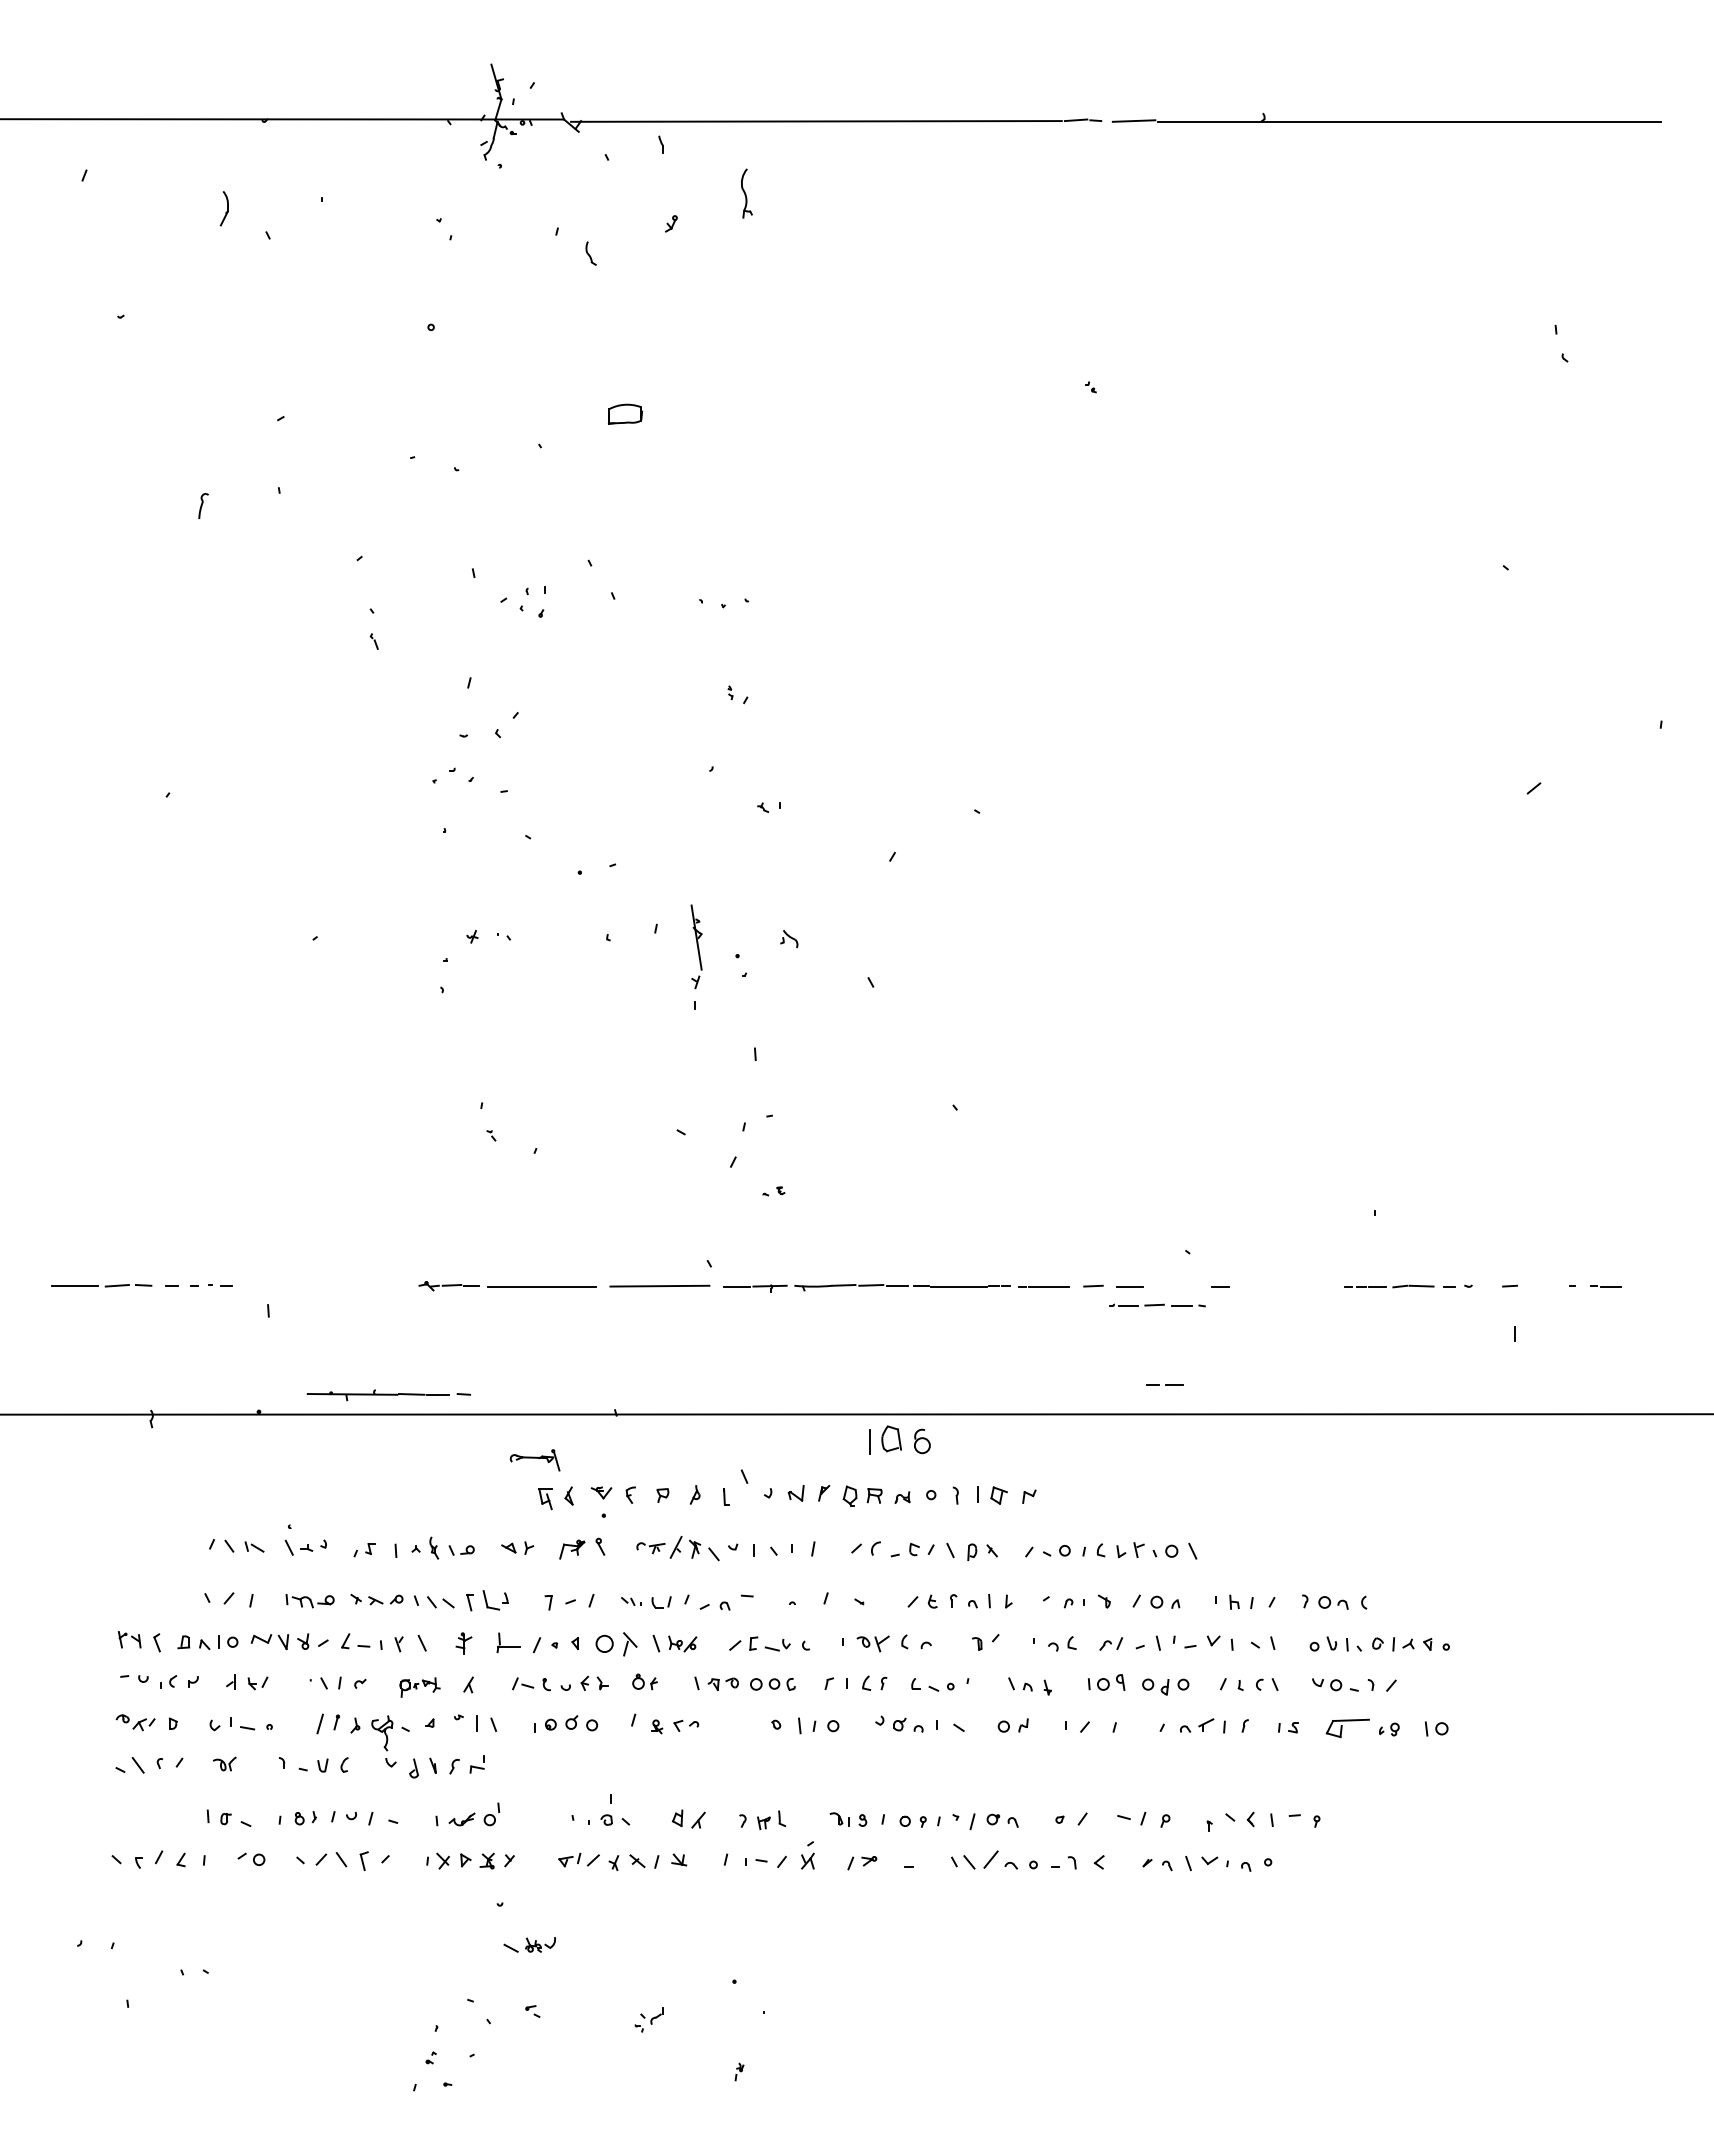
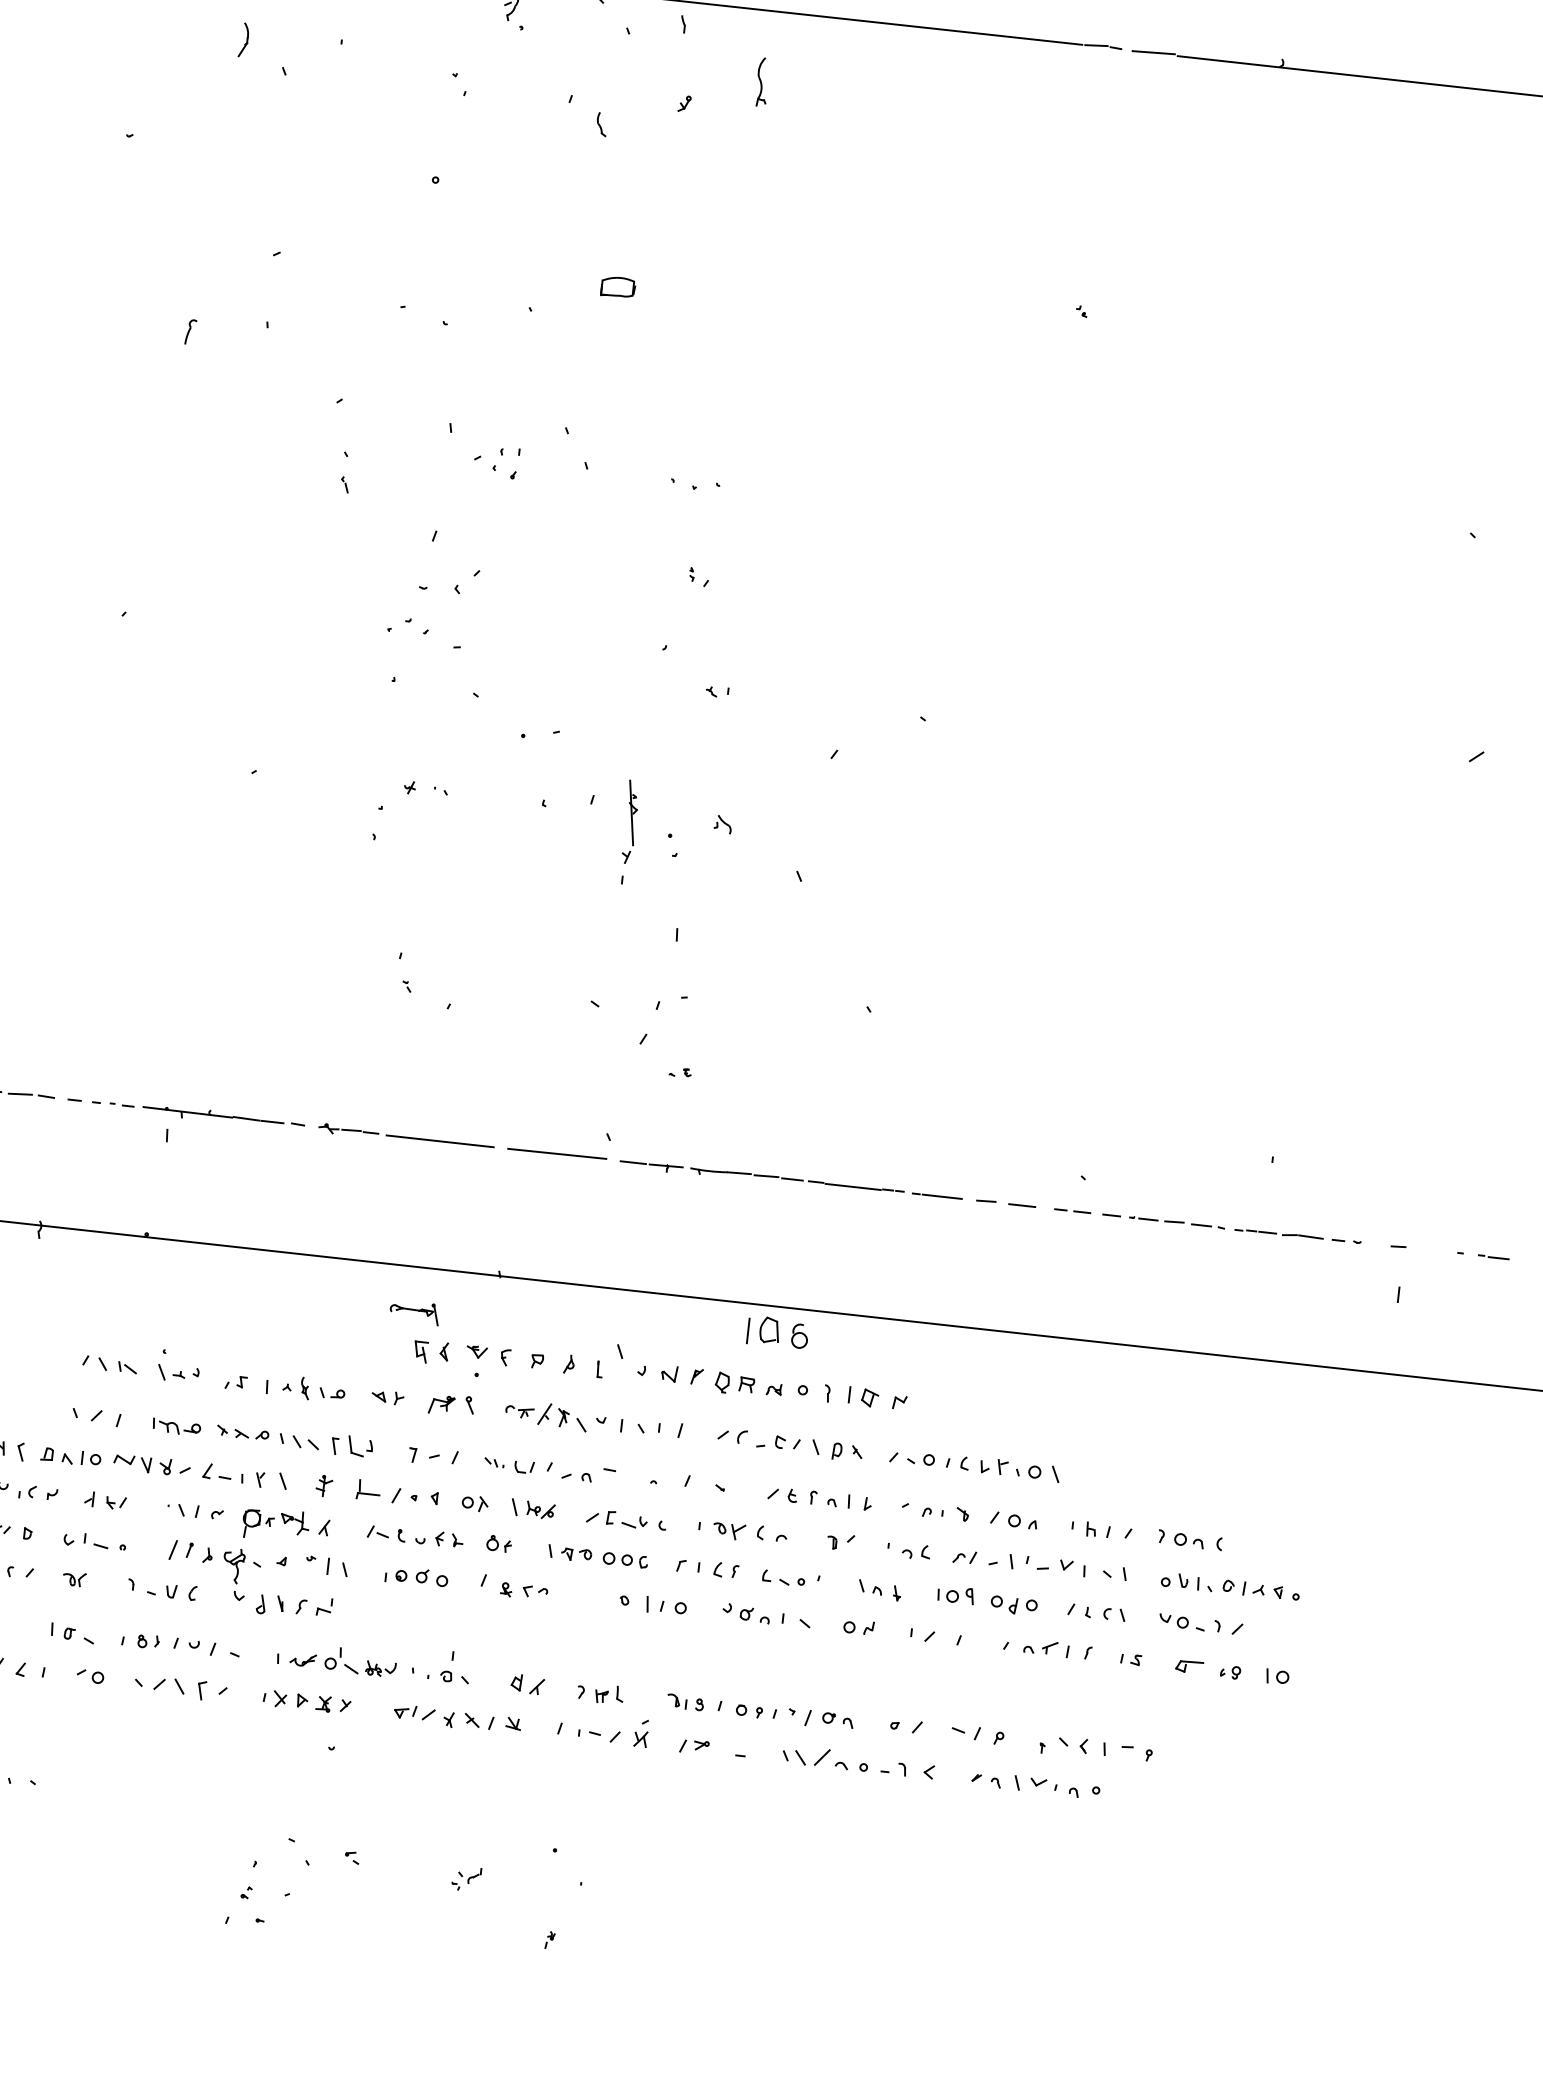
part: (1157, 1305) -> (1177, 1222), moved
line: (1165, 1384) -> (1073, 1211), moved
part: (388, 1395) -> (223, 1117), moved
part: (616, 1644) -> (475, 1503), size x0.62
part: (419, 1687) -> (275, 1524), size x1.67
part: (1347, 1728) -> (1189, 1666), size x0.62
part: (529, 1944) -> (369, 1667), moved

